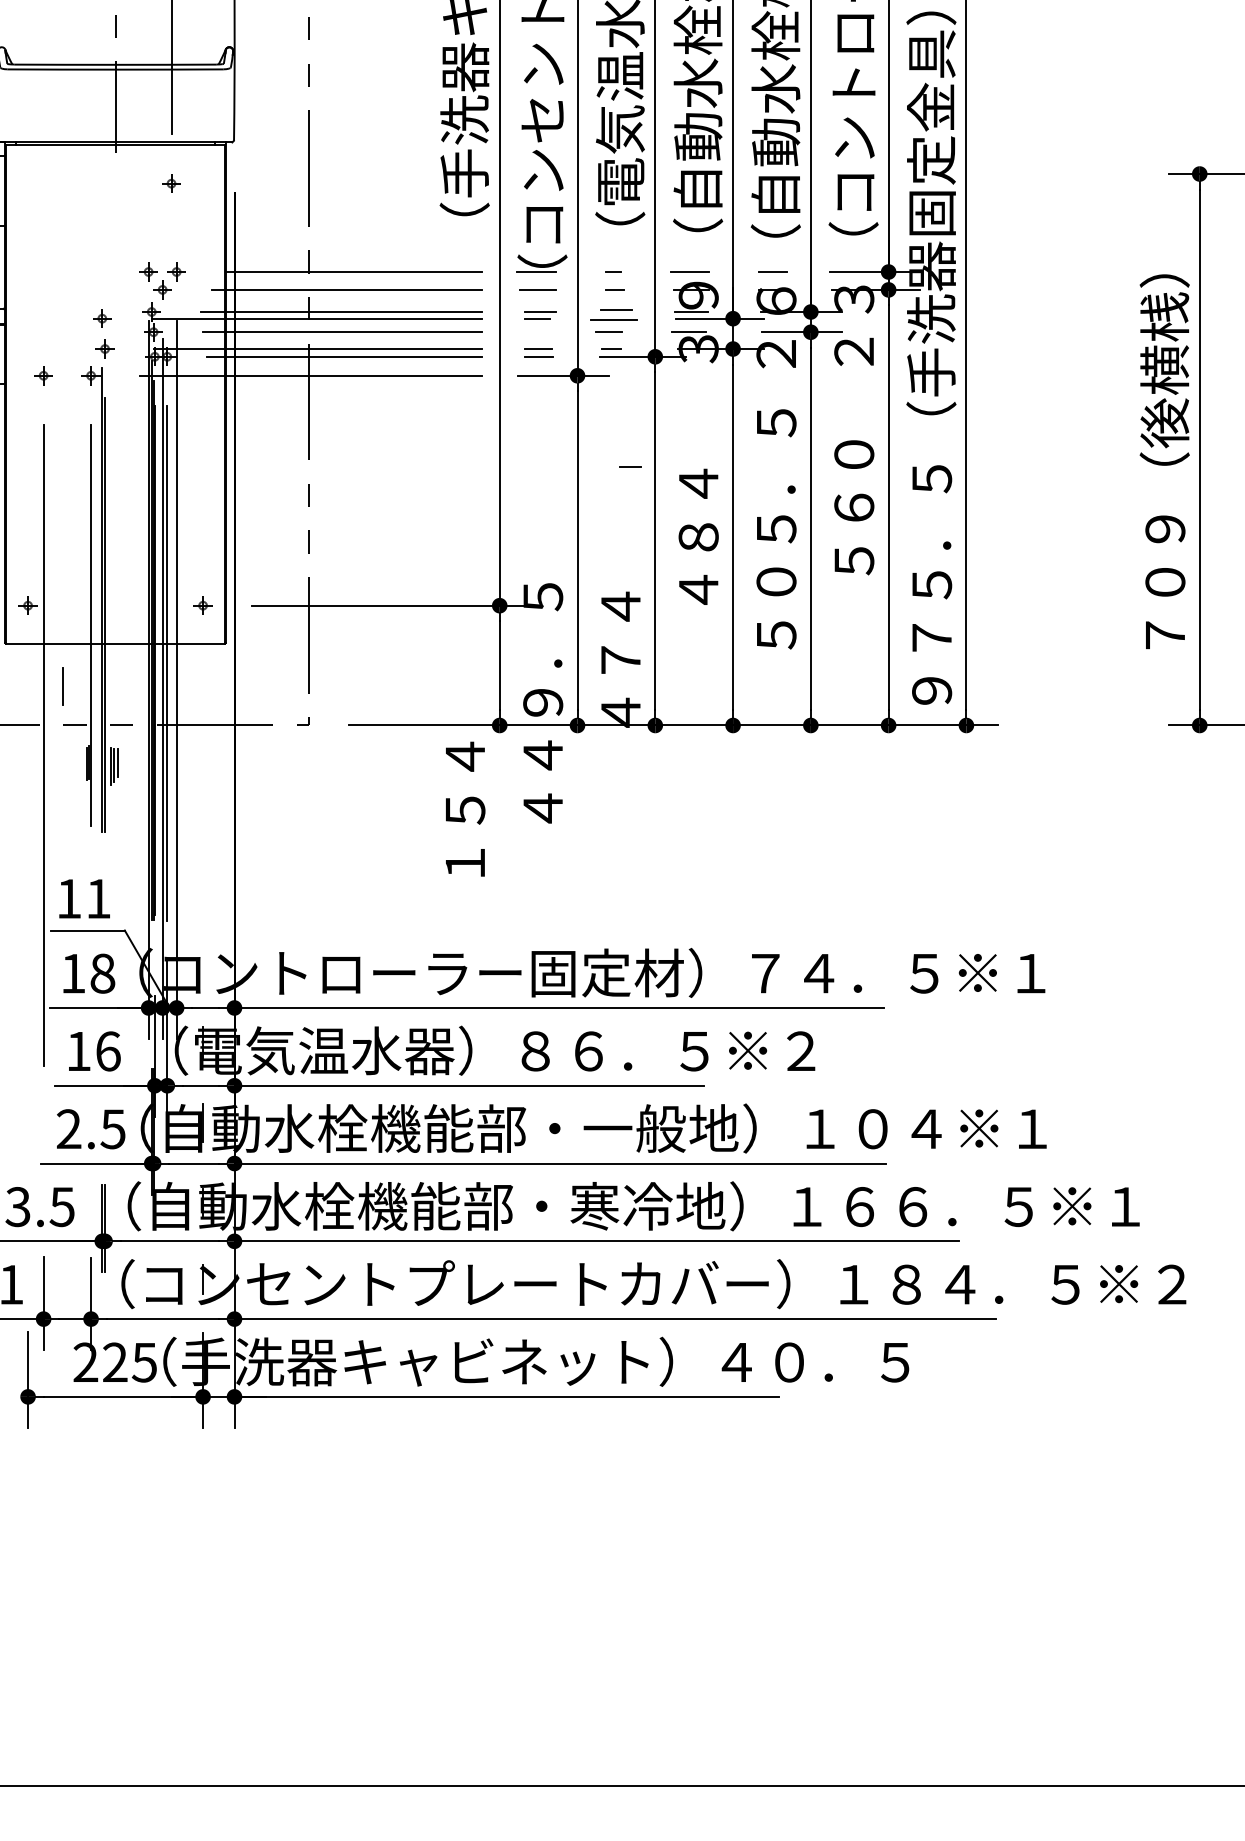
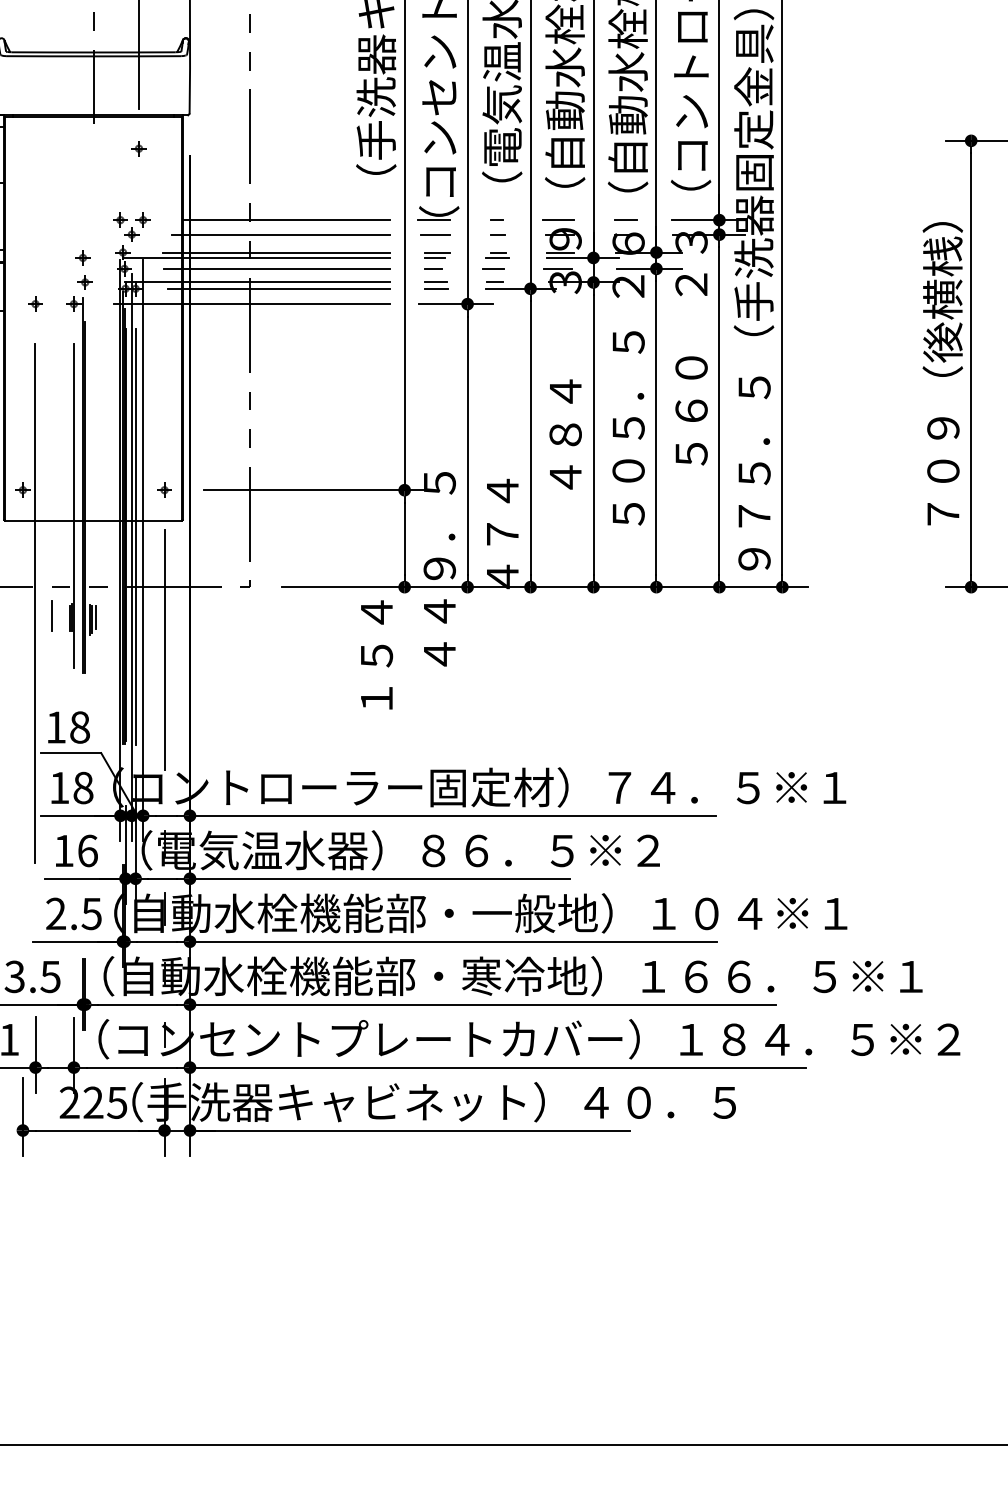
part: (614, 315) -> (497, 255), size x0.62
line: (630, 466) -> (433, 268), moved
line: (63, 686) -> (51, 615), moved
line: (203, 802) -> (164, 649), added
text: (97, 898) -> (79, 727), 11 -> 18

